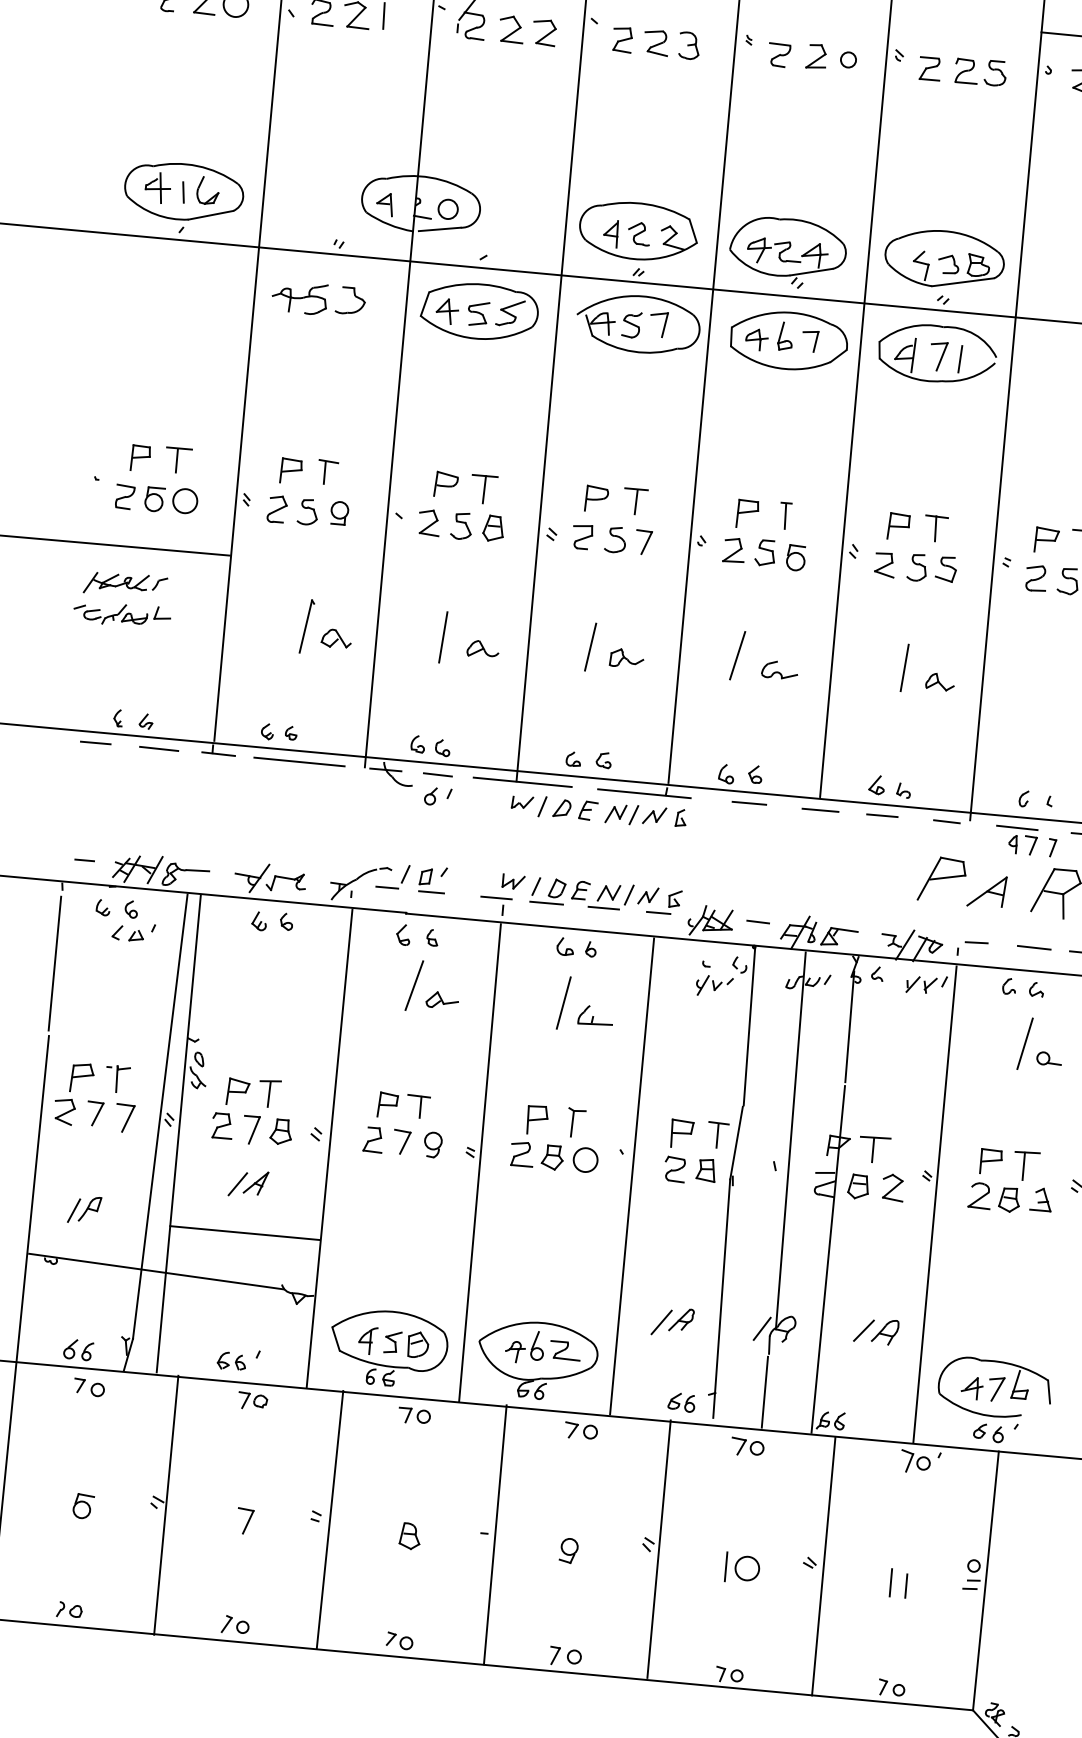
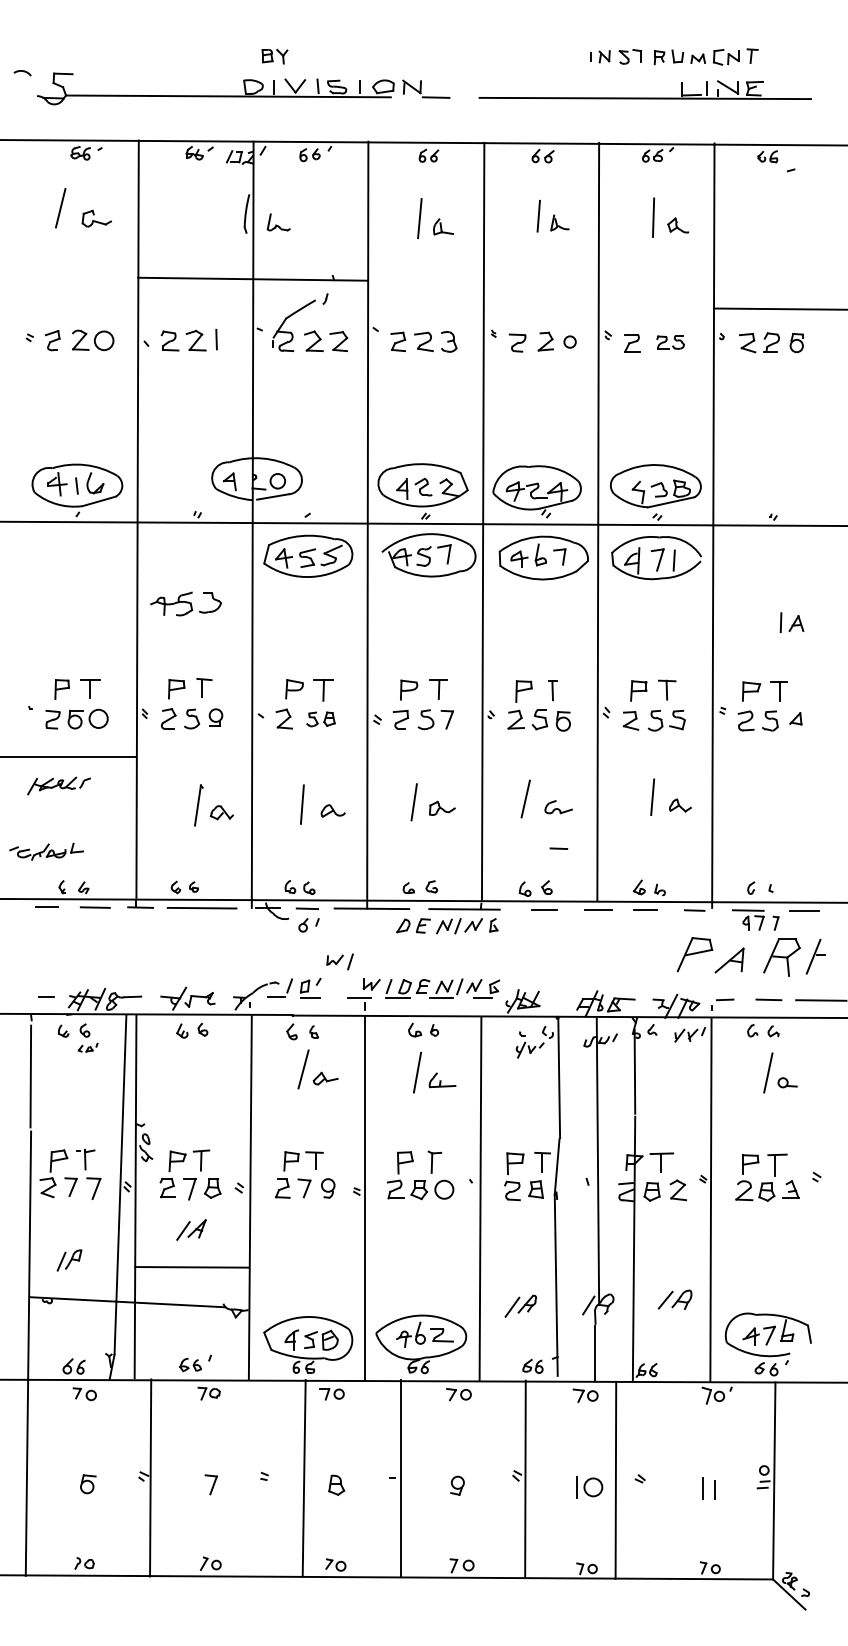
part: (980, 72) -> (670, 342), size x0.7
part: (317, 298) -> (185, 603), moved
part: (476, 527) -> (320, 719), size x0.7
part: (122, 614) -> (46, 851), moved
part: (528, 804) -> (339, 961), moved
line: (757, 921) -> (558, 848), moved
part: (132, 931) -> (87, 1047), size x0.6
line: (329, 1520) -> (303, 1478), moved
line: (823, 1566) -> (615, 1480), moved

